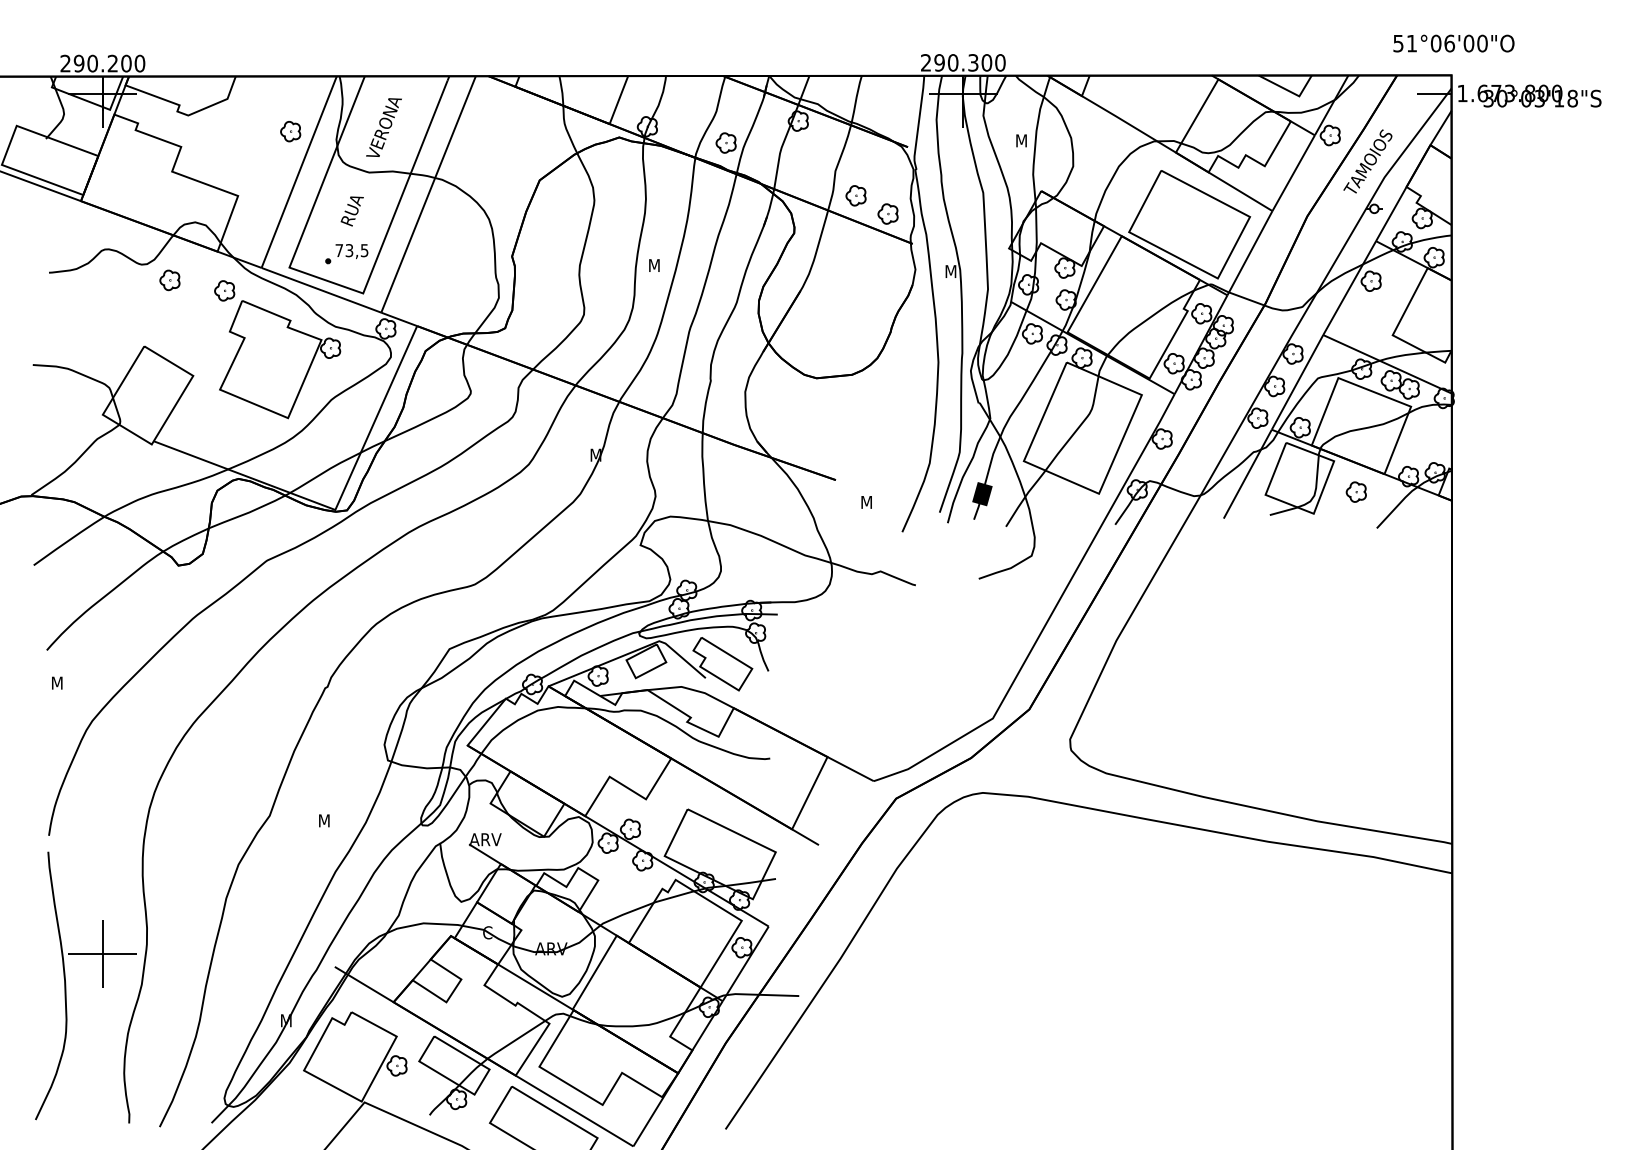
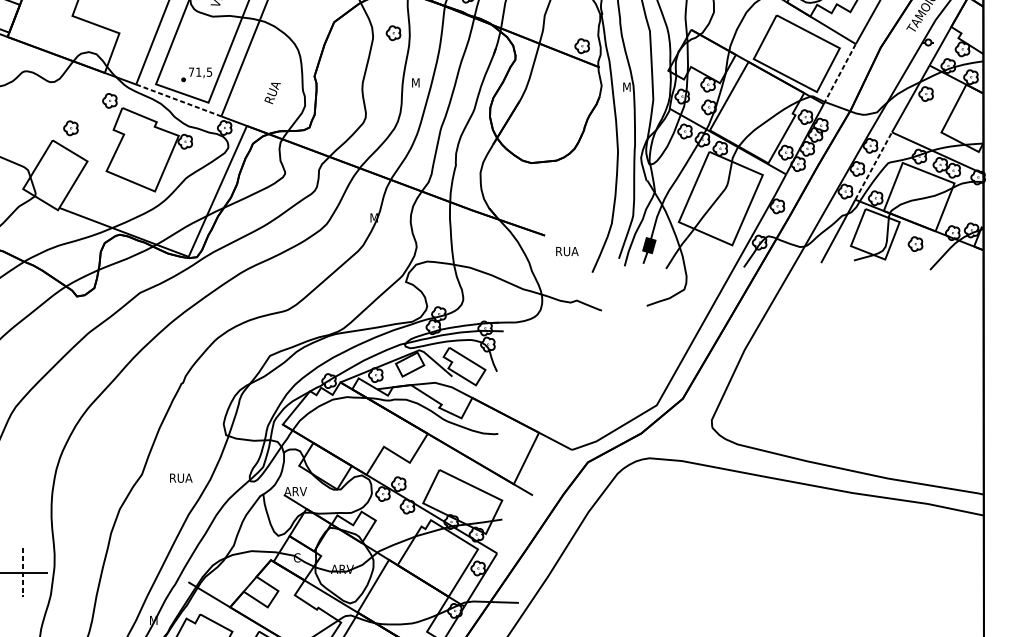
part: (855, 195) -> (393, 32), moved
text: (351, 211) -> (272, 93), moved
text: (349, 250) -> (198, 72), 73,5 -> 71,5
line: (1249, 253) -> (839, 74), solid -> dashed
part: (169, 280) -> (70, 128), moved
line: (321, 290) -> (178, 100), solid -> dashed
line: (1297, 382) -> (873, 166), solid -> dashed
text: (867, 502) -> (567, 251), M -> RUA
text: (324, 820) -> (180, 477), M -> RUA
line: (102, 954) -> (22, 573), solid -> dashed

